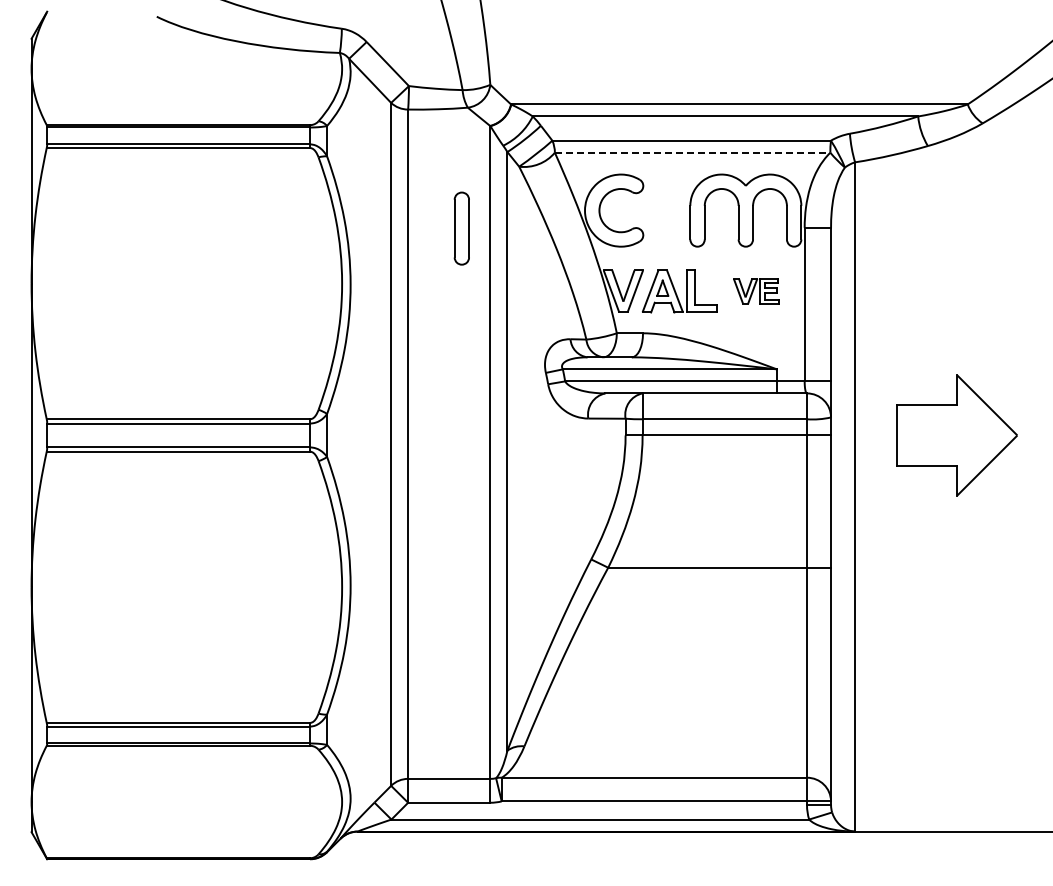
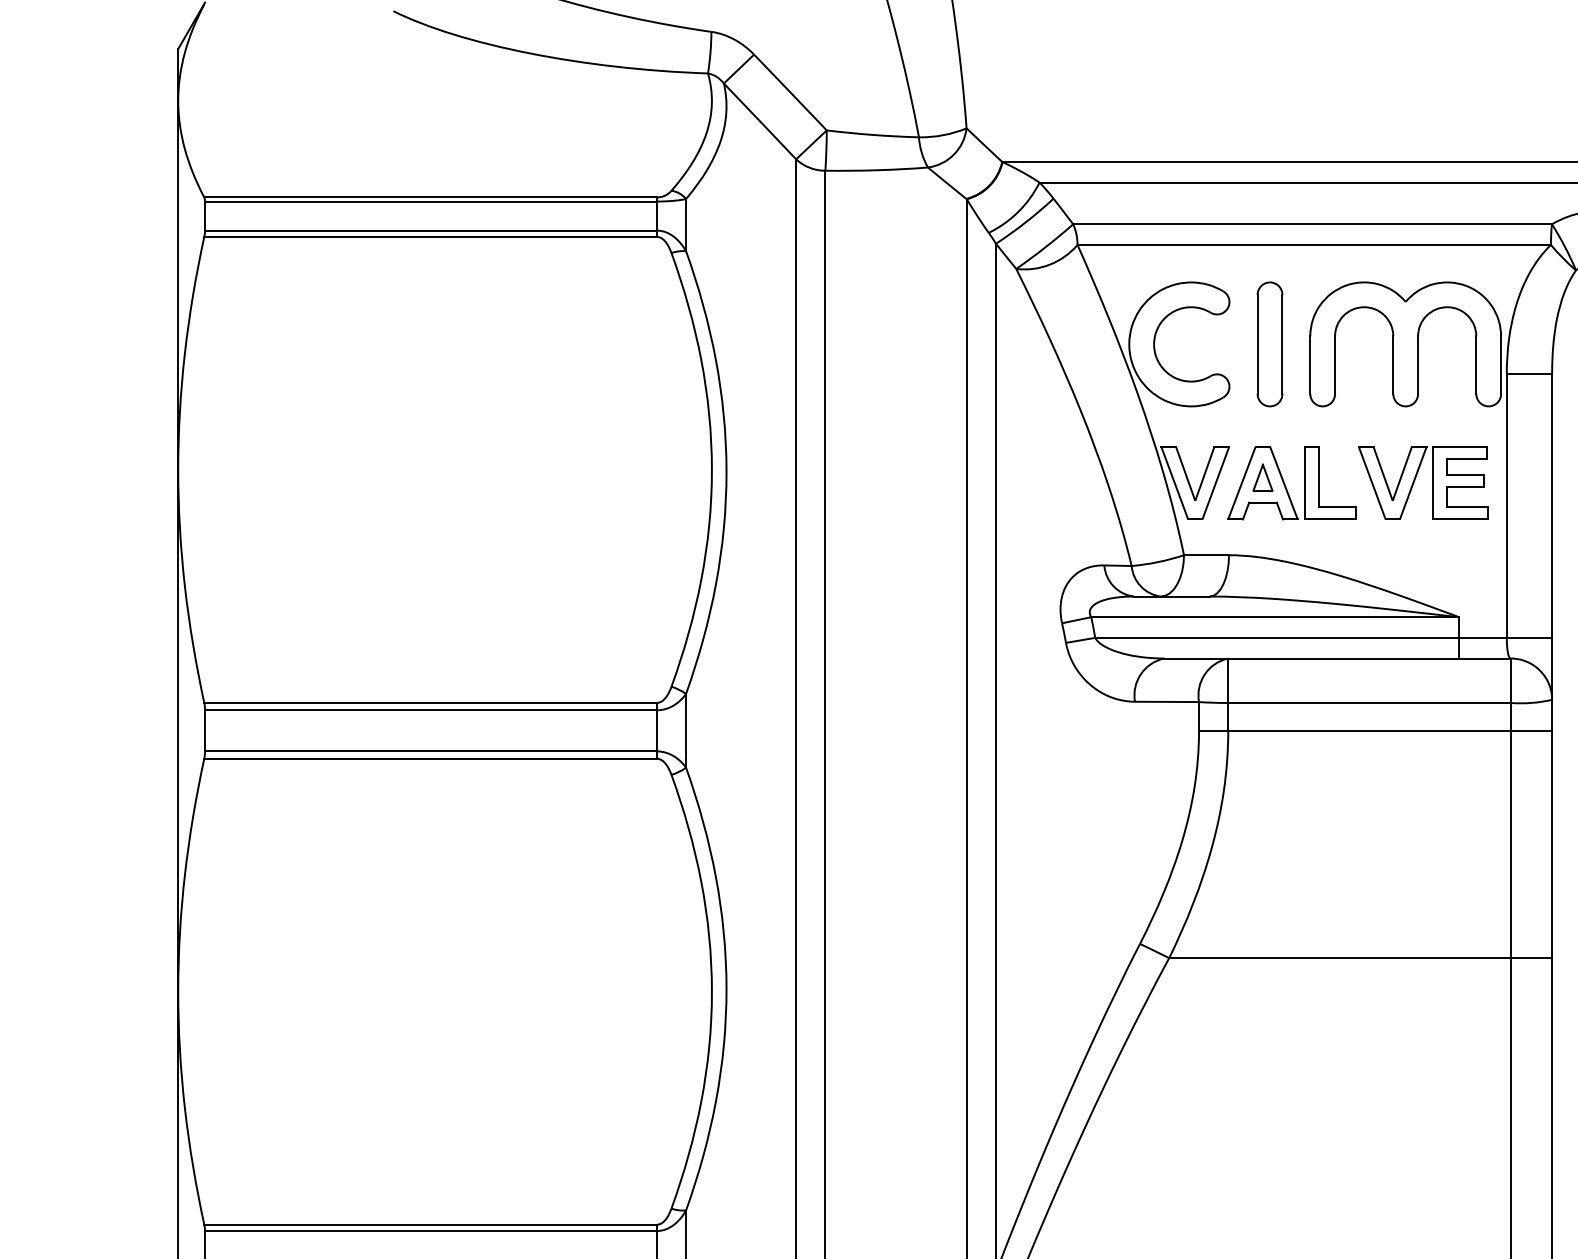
line: (692, 152) -> (1314, 244), dashed -> solid
part: (461, 228) -> (1269, 344), moved
part: (756, 290) -> (1424, 481), size x1.67

